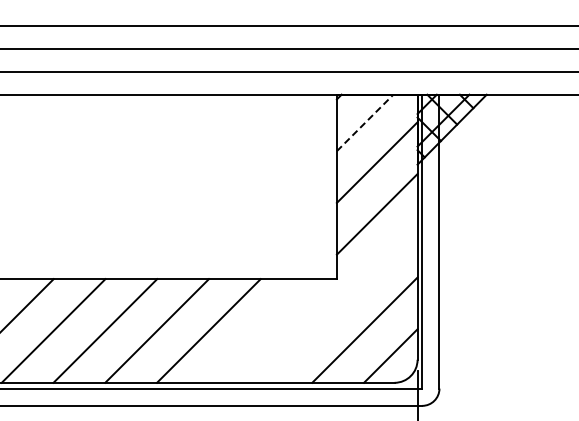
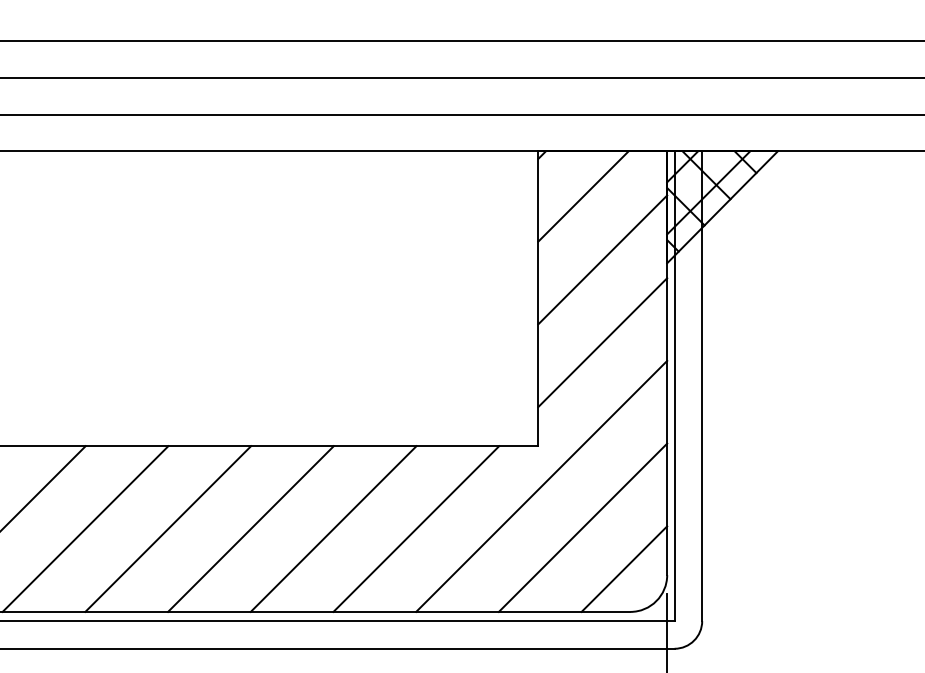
line: (365, 122) -> (583, 195), dashed -> solid
line: (338, 303) -> (540, 485), added
line: (260, 330) -> (416, 528), added

